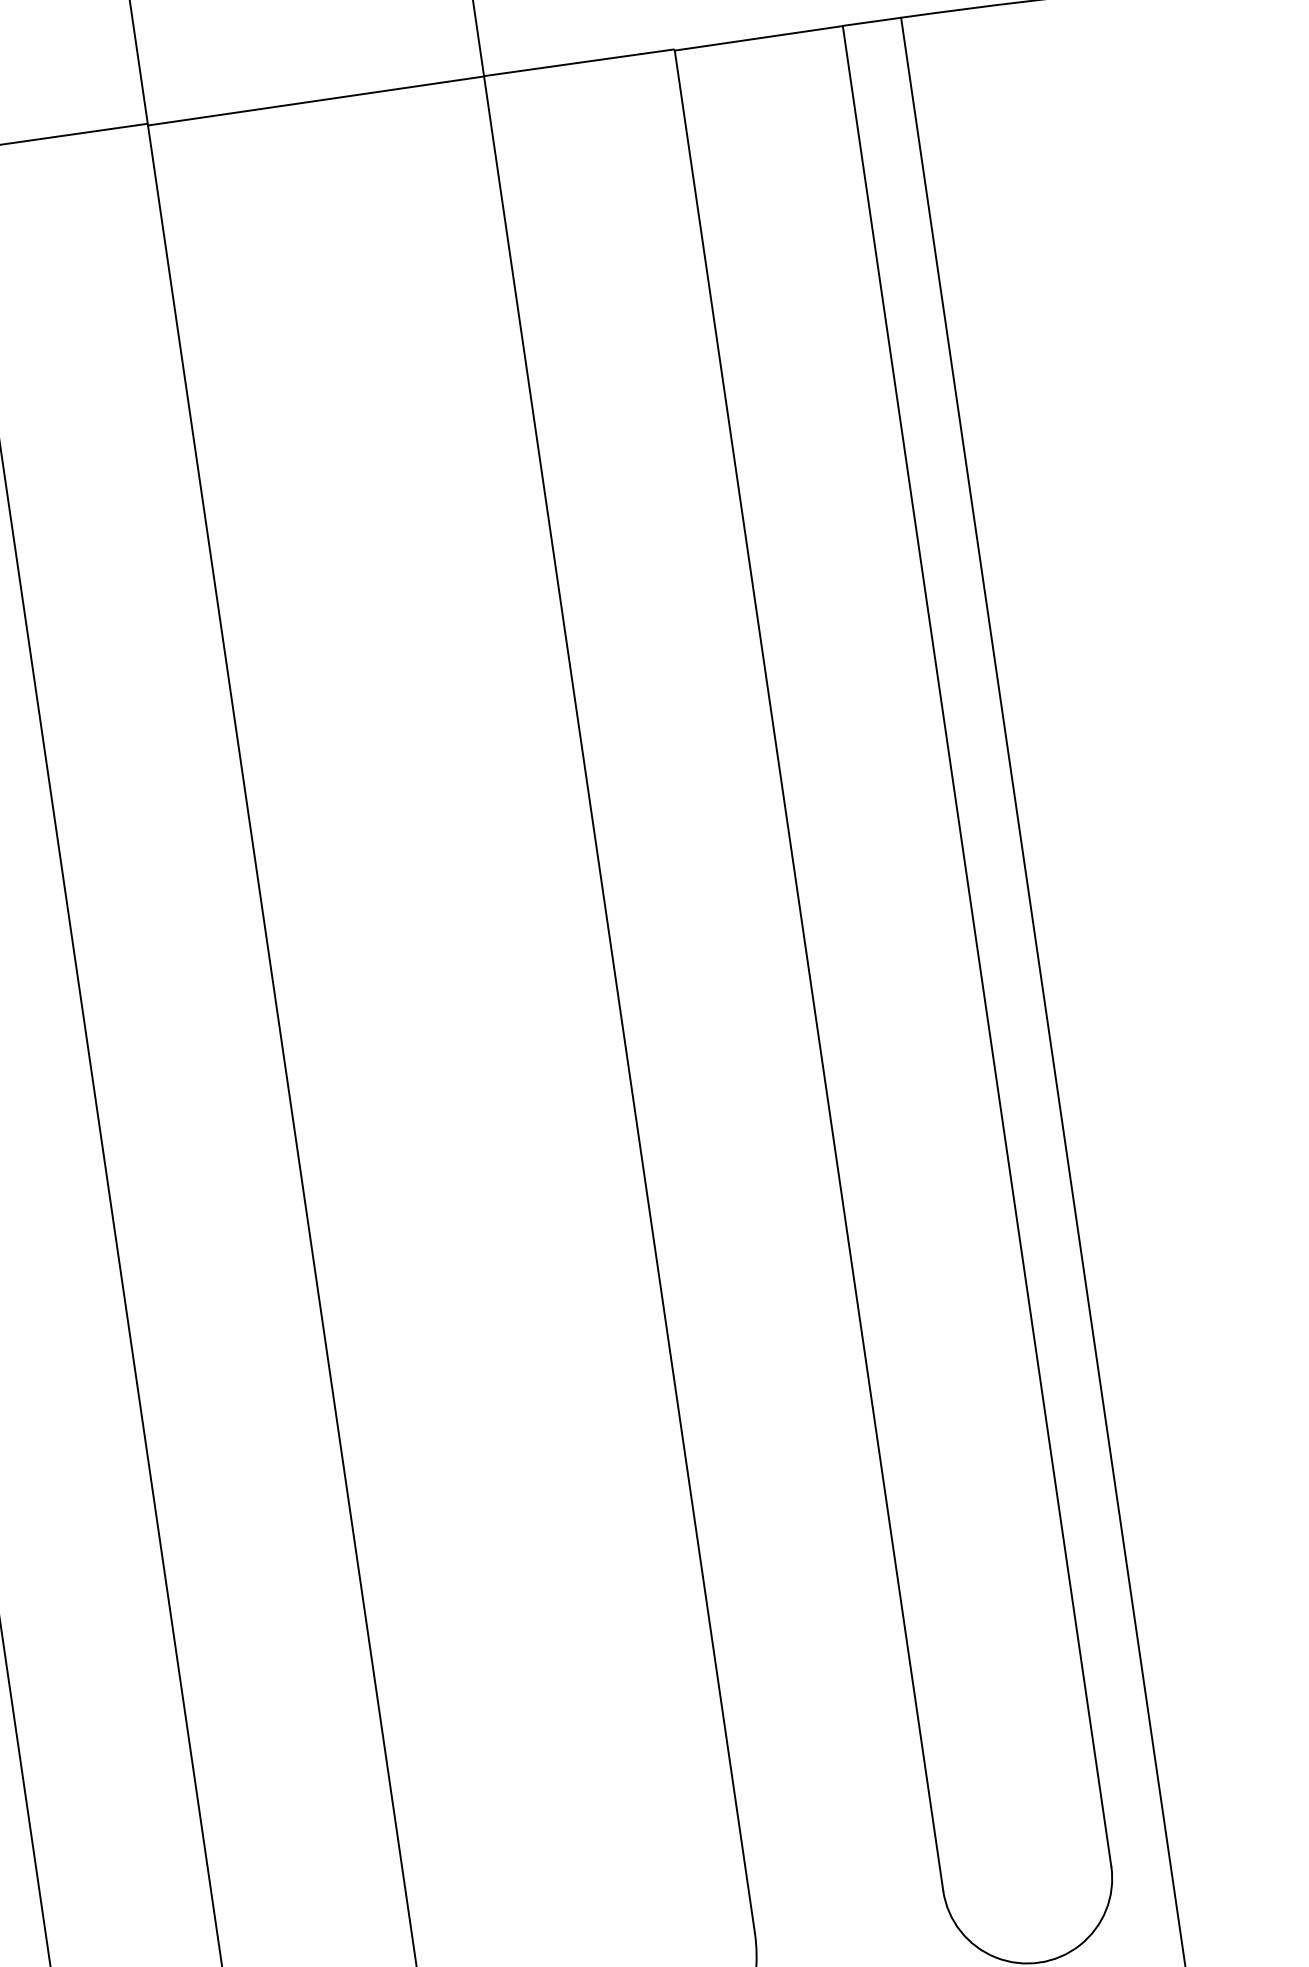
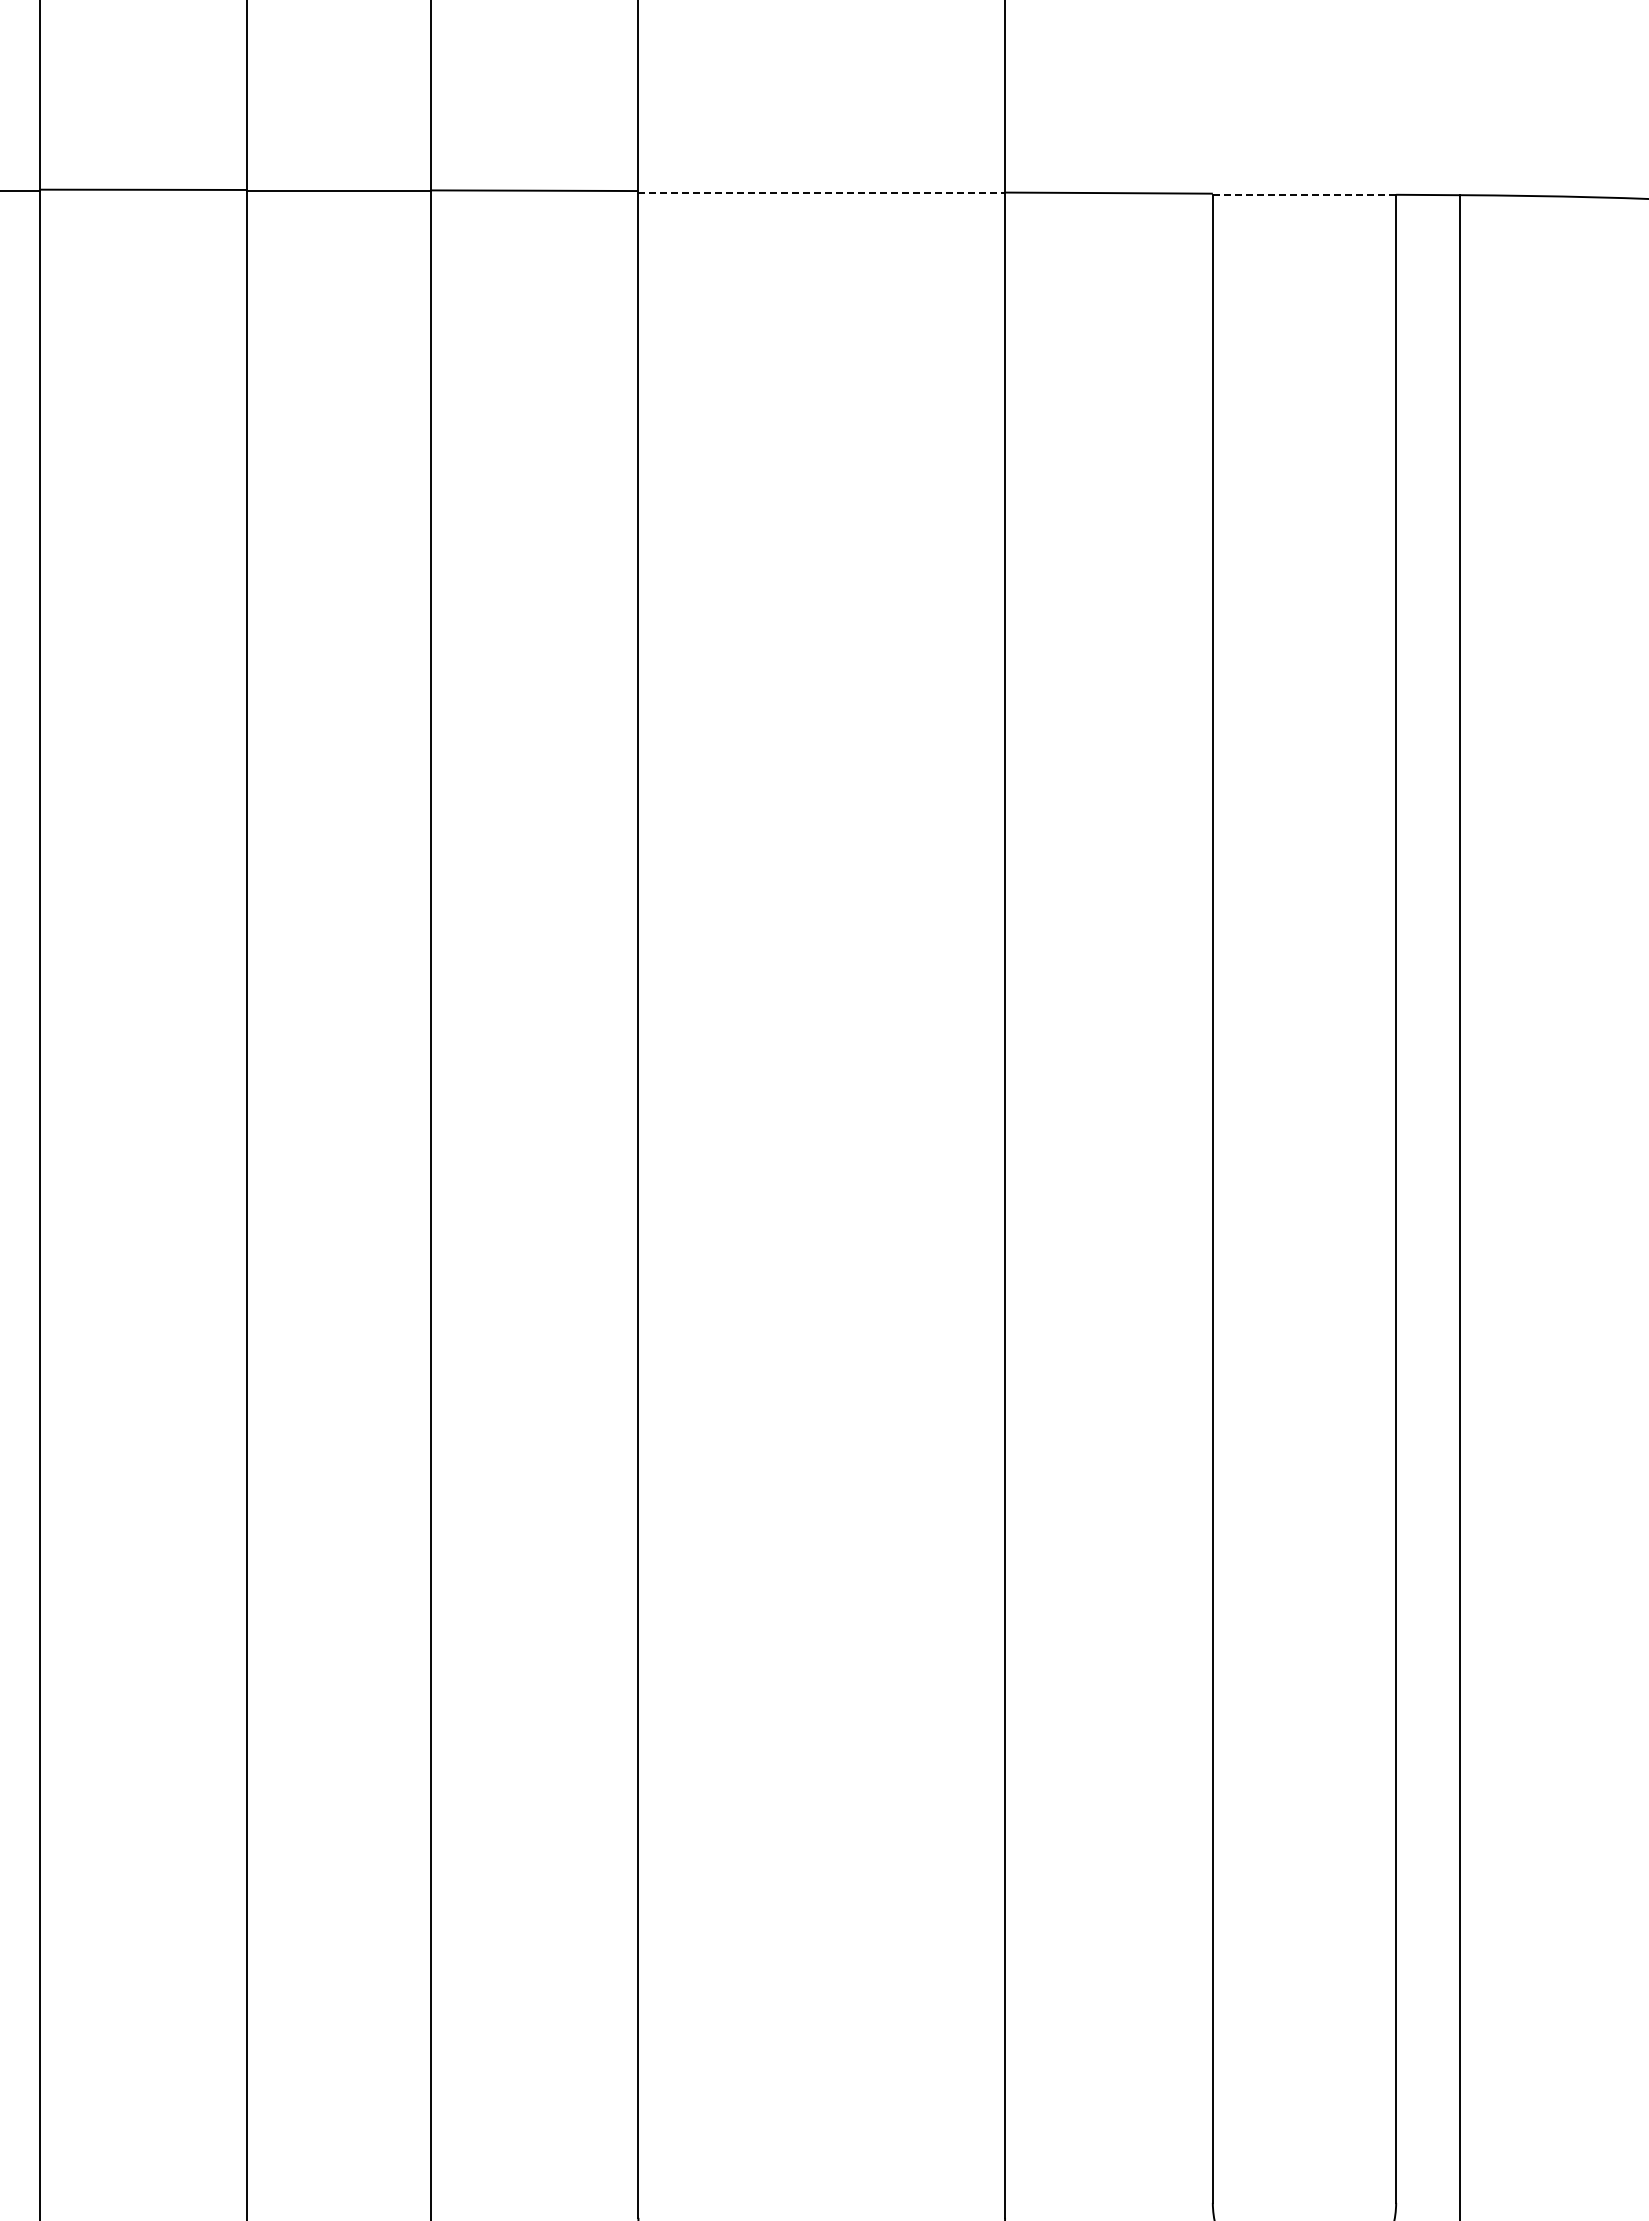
line: (758, 38) -> (1304, 195), solid -> dashed
line: (316, 100) -> (822, 192), solid -> dashed

